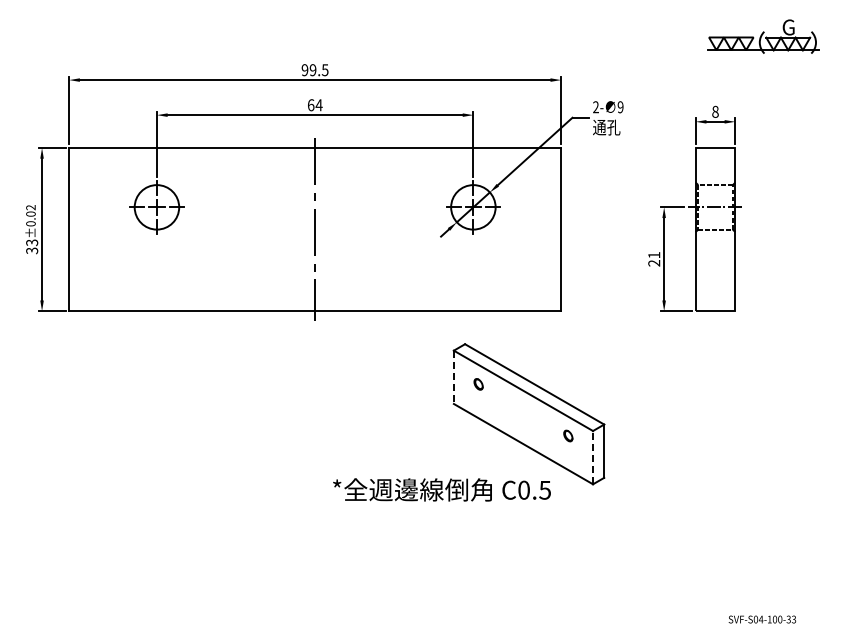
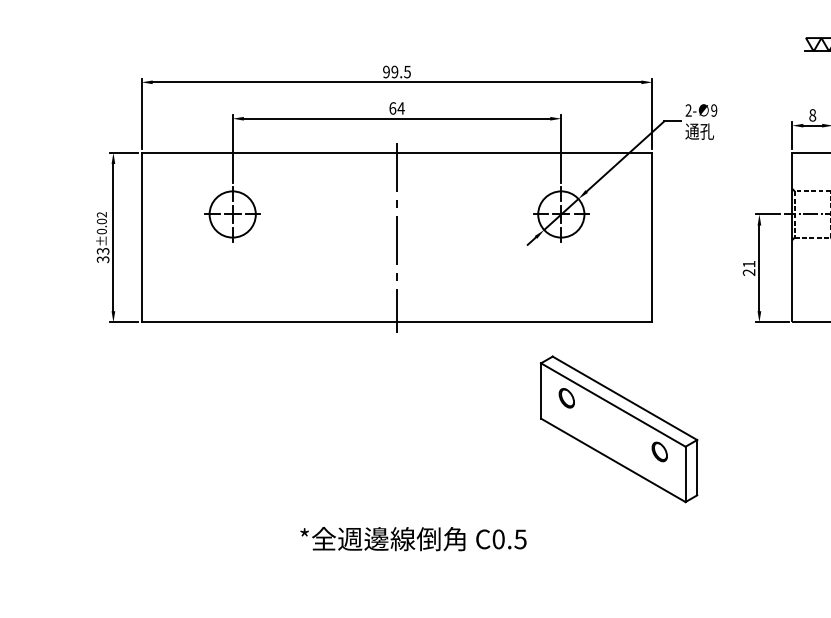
line: (453, 377) -> (540, 391), dashed -> solid
part: (478, 384) -> (566, 398), size x1.67
part: (568, 435) -> (660, 451), size x1.67
line: (593, 457) -> (686, 474), dashed -> solid
text: (441, 489) -> (412, 538), moved

